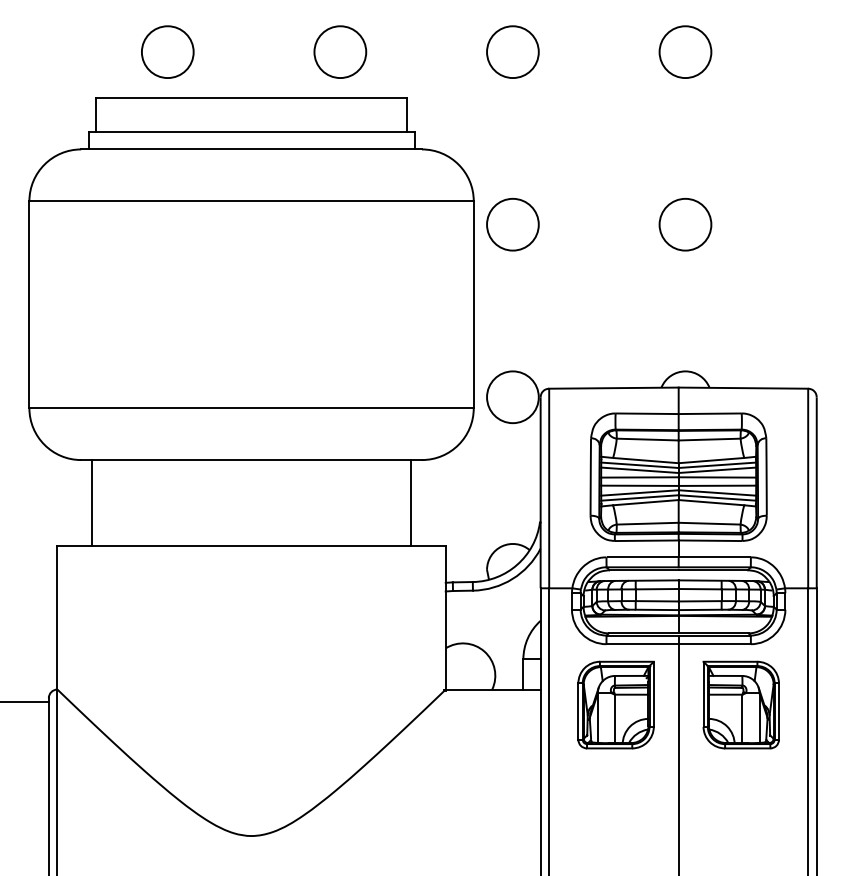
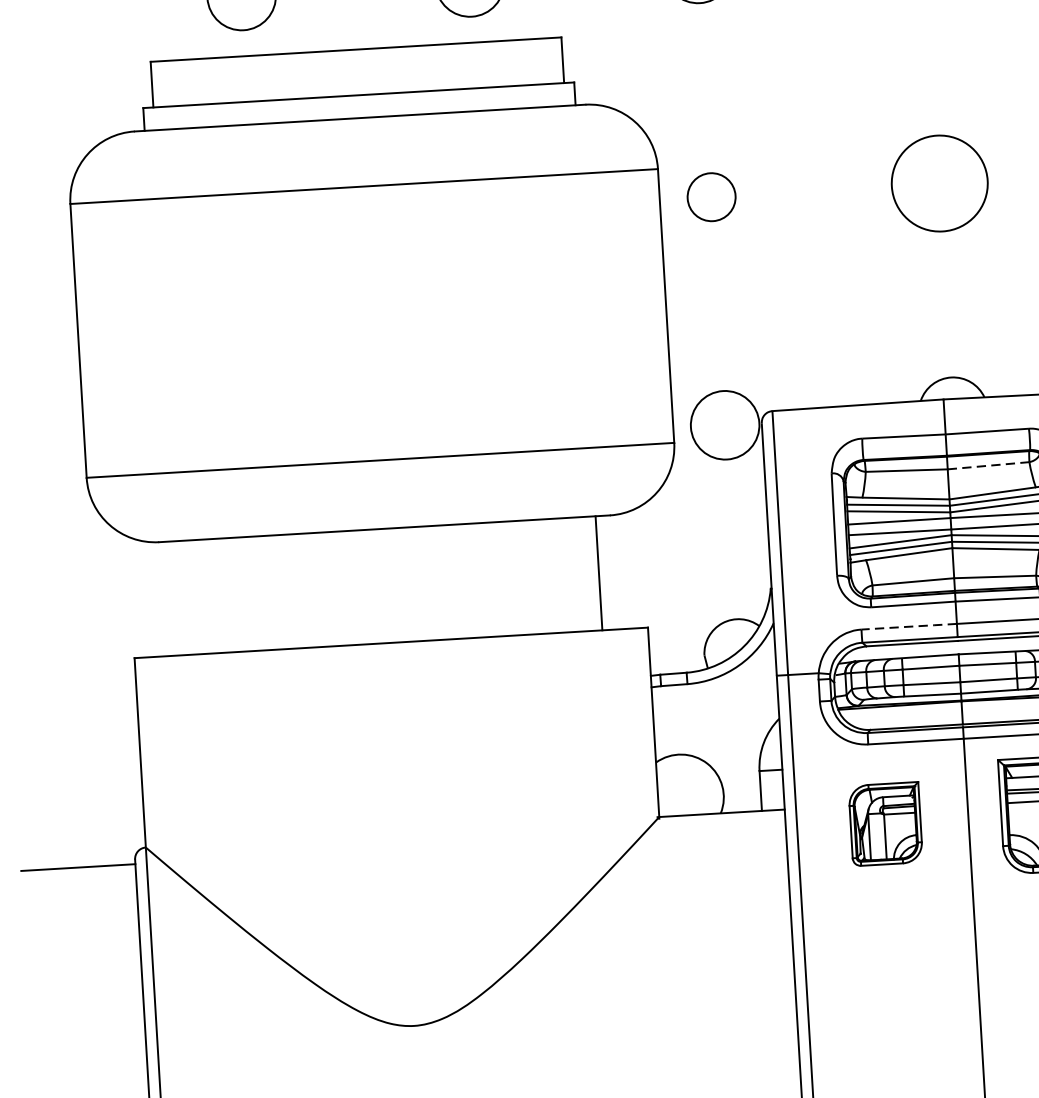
circle: (512, 224) -> (711, 196), size x0.7
circle: (685, 224) -> (939, 183), size x1.4
line: (709, 439) -> (988, 465), solid -> dashed
line: (91, 503) -> (176, 598), removed
line: (643, 557) -> (910, 626), solid -> dashed
part: (615, 704) -> (884, 823), size x0.7

